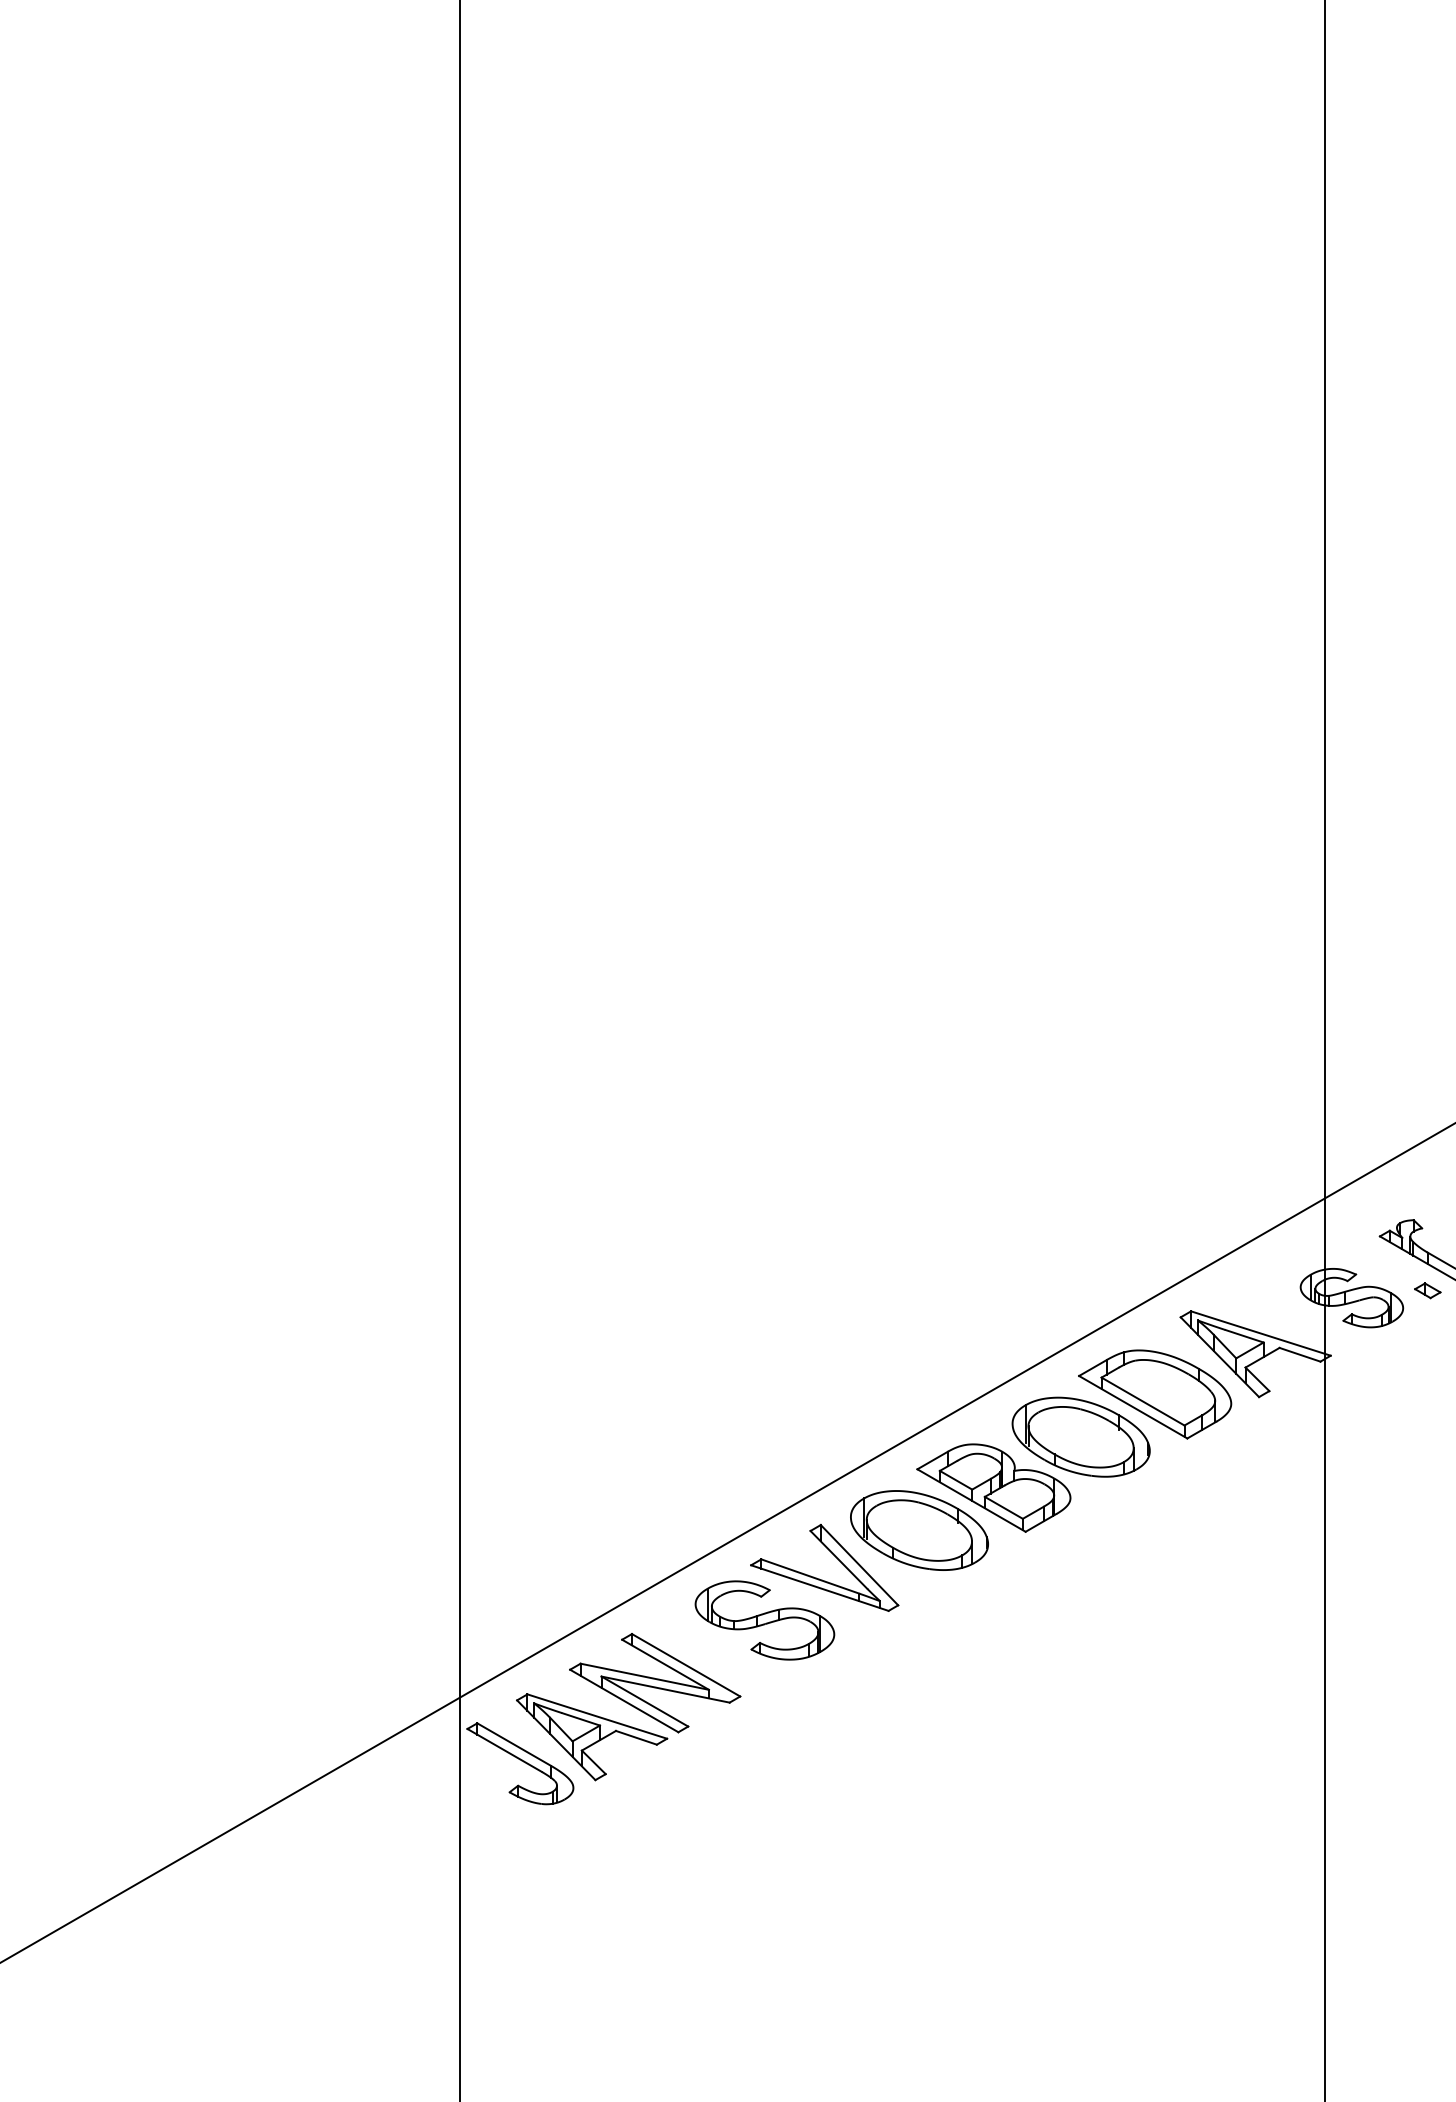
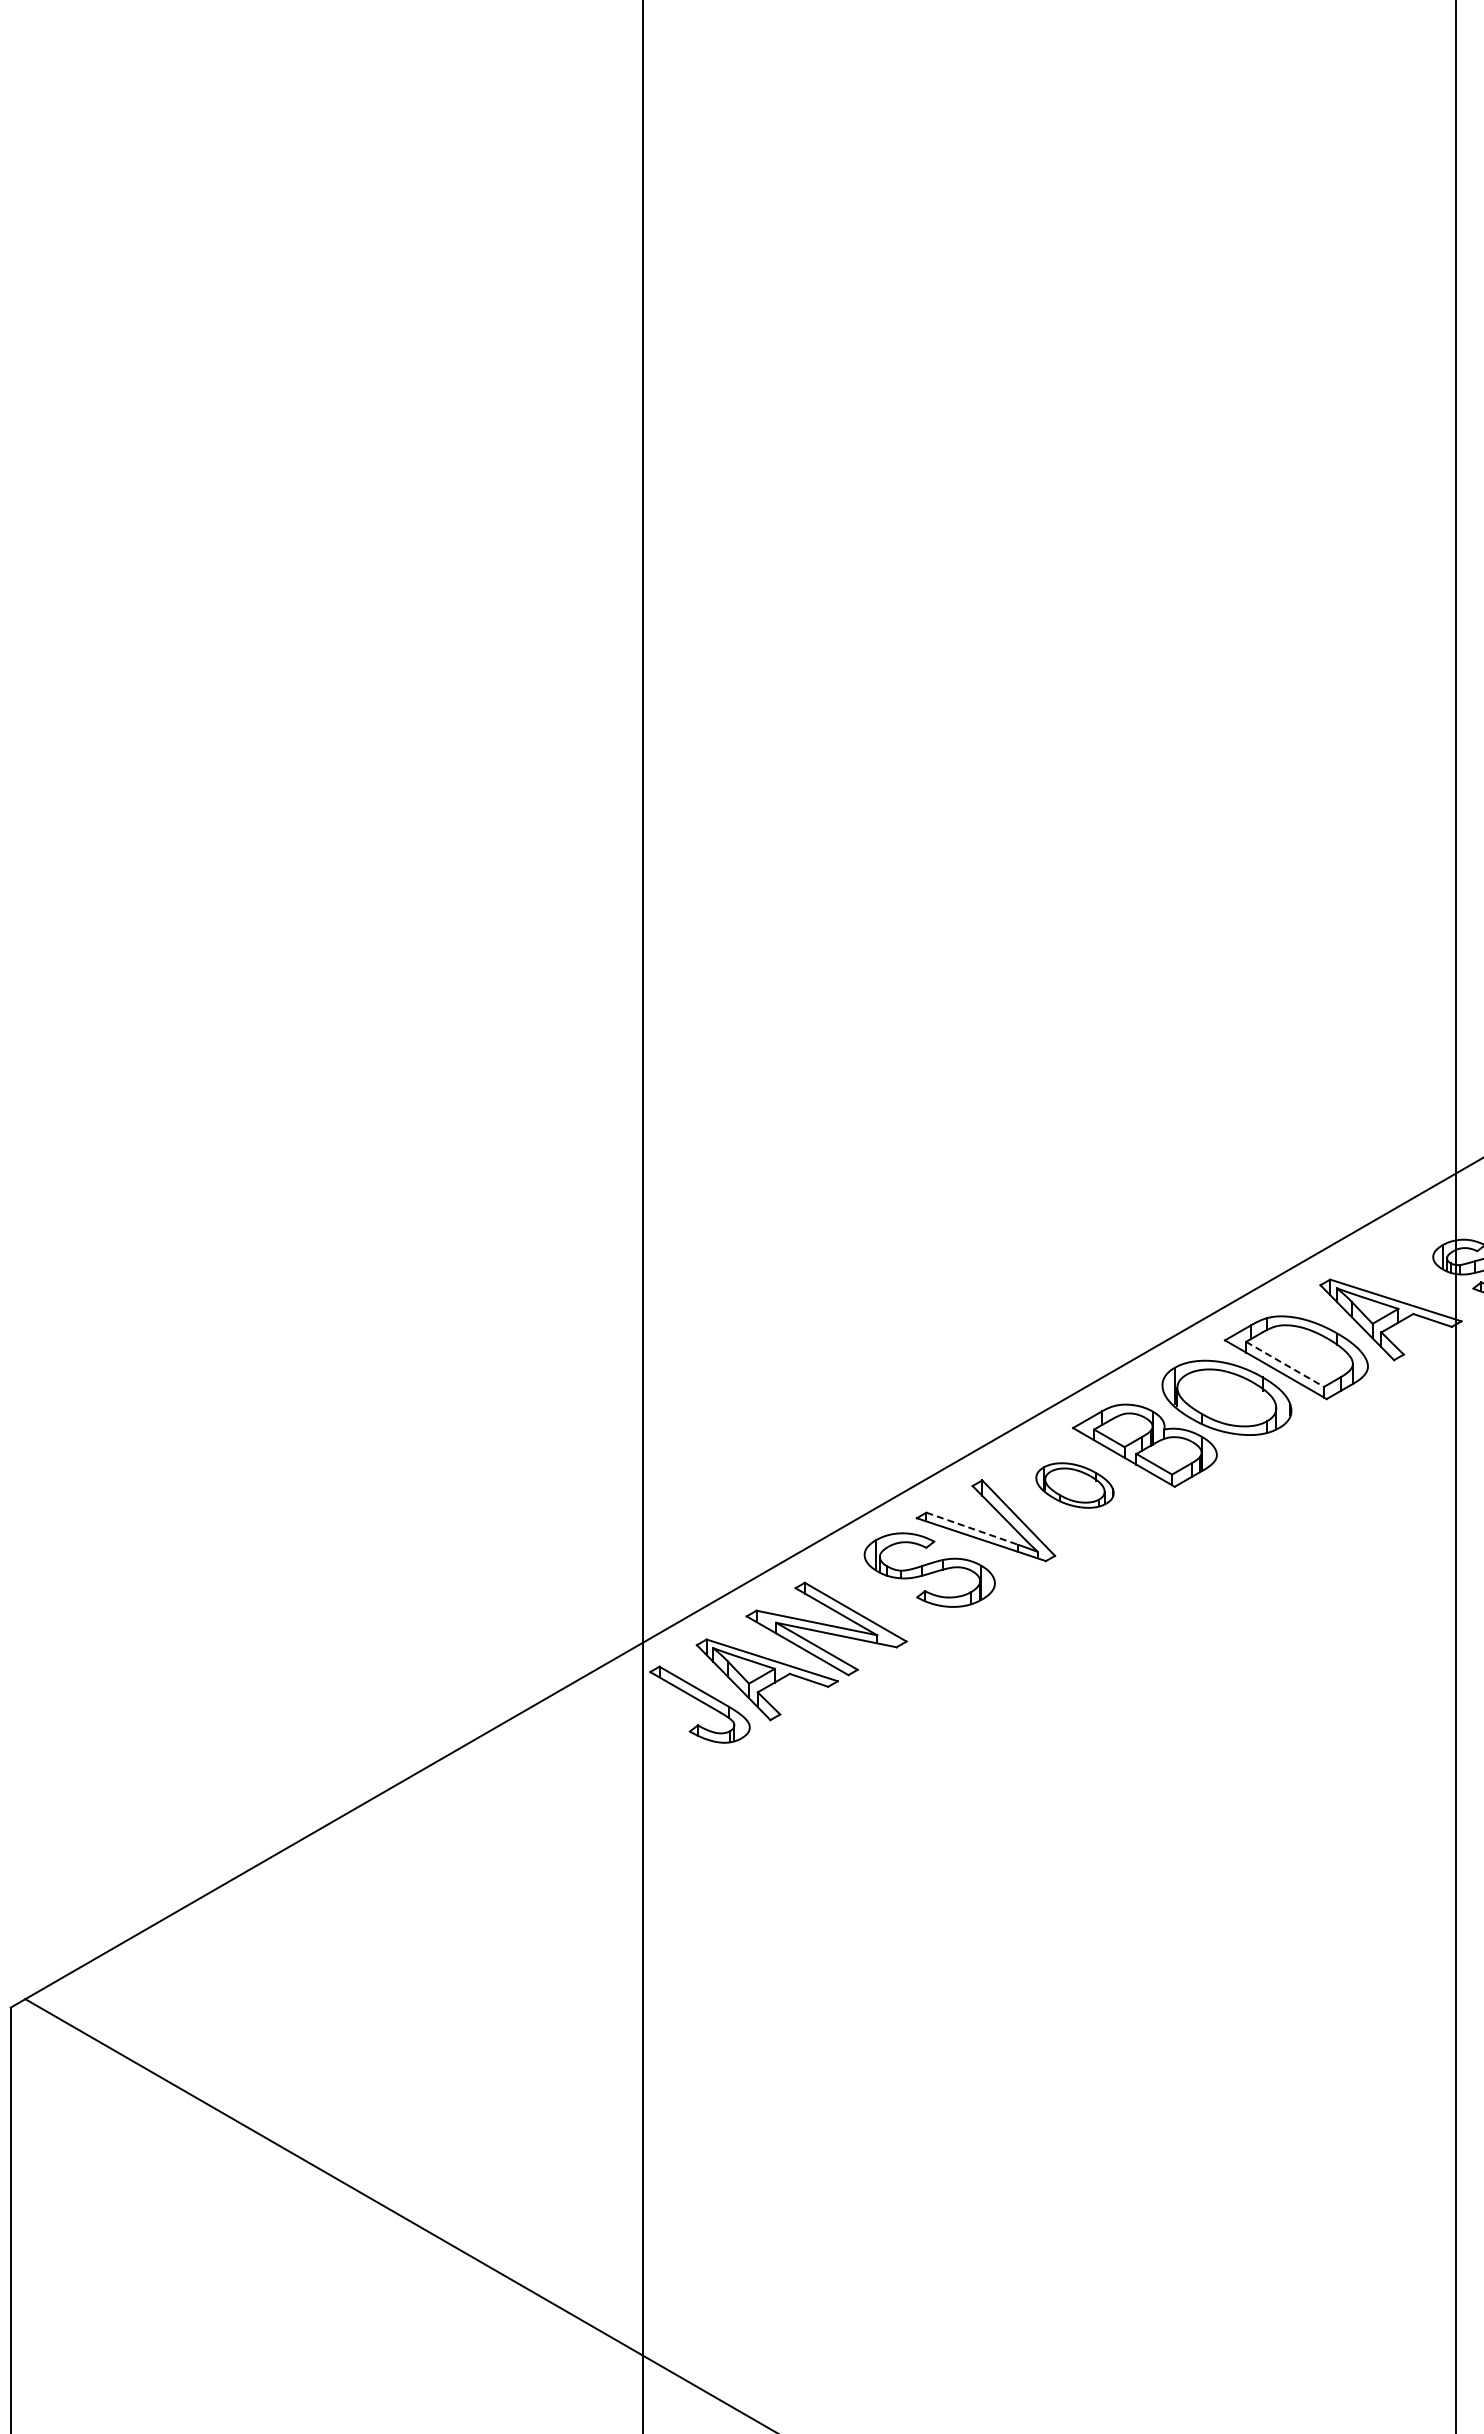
line: (1143, 1401) -> (1285, 1364), solid -> dashed
part: (918, 1530) -> (1074, 1485), size x0.6
line: (810, 1576) -> (972, 1528), solid -> dashed

